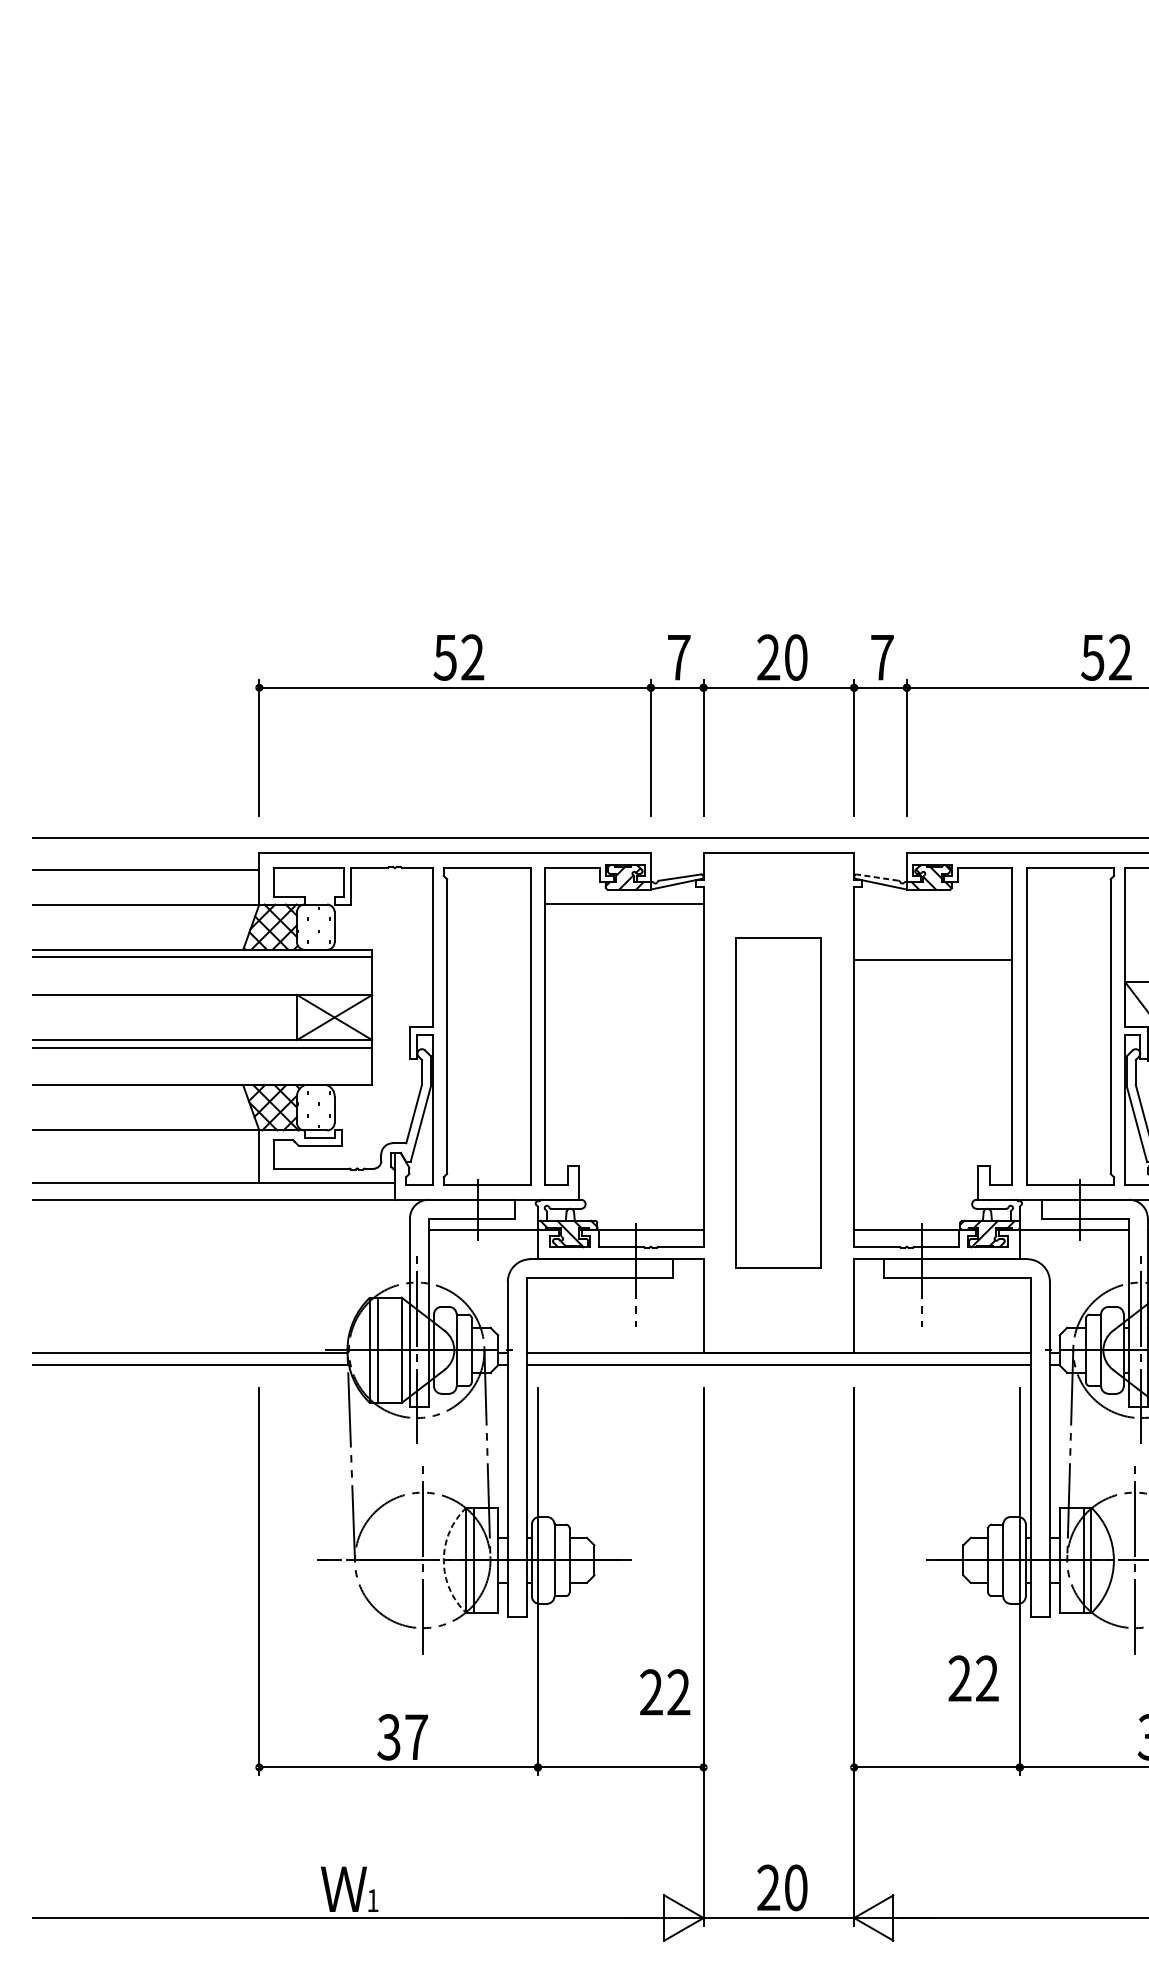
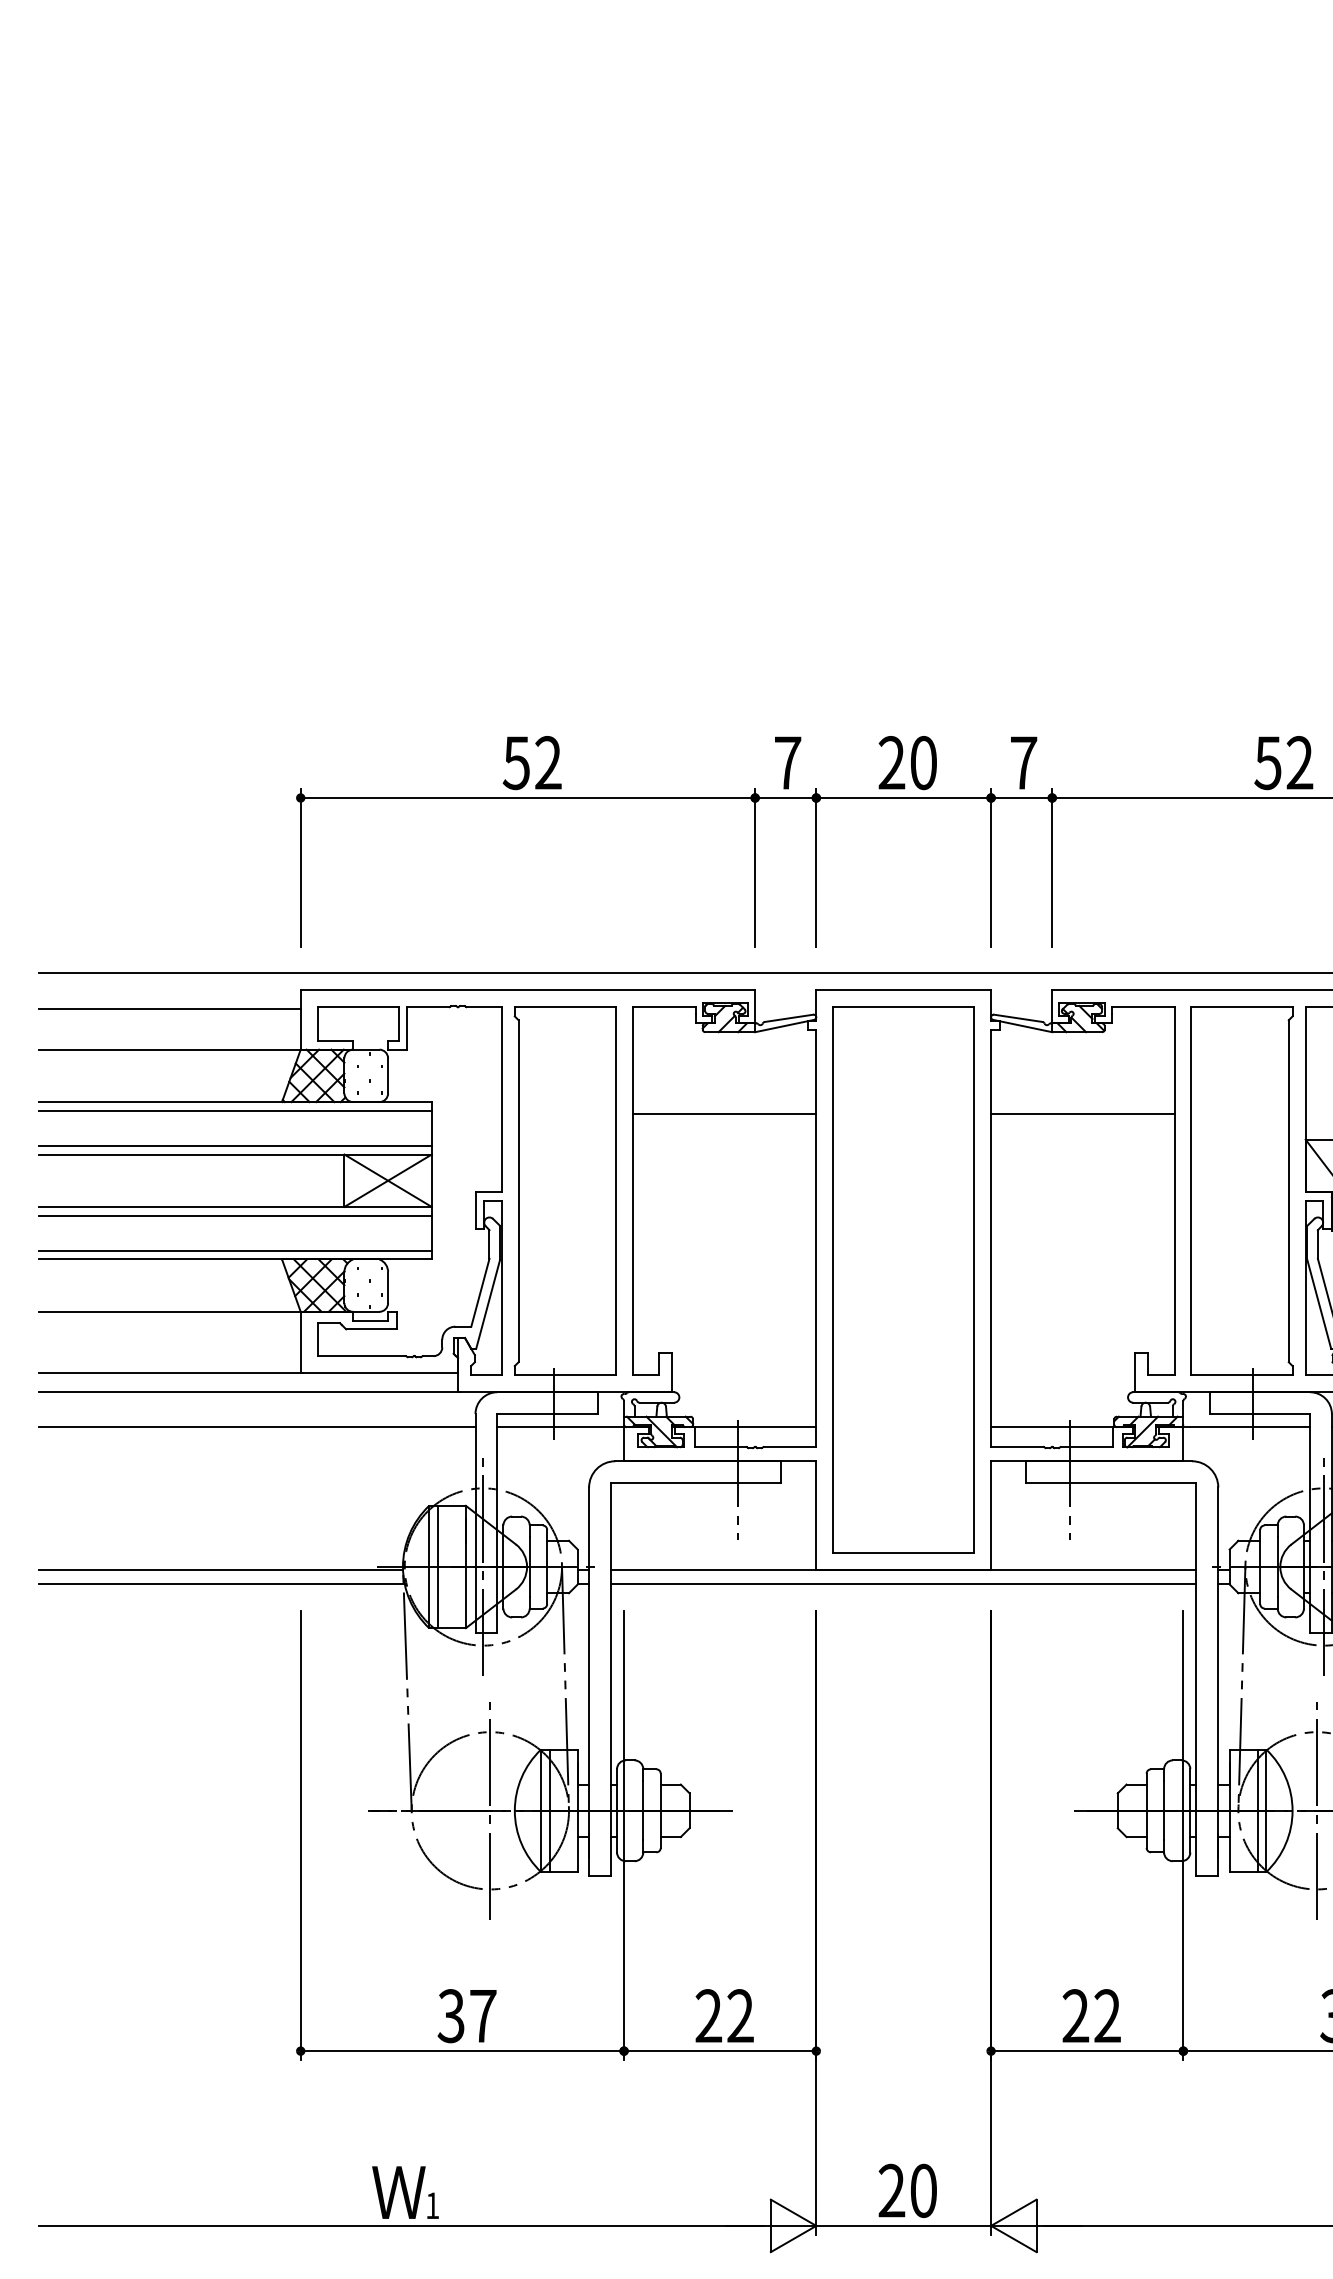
line: (876, 877) -> (1017, 1018), dashed -> solid
line: (624, 904) -> (724, 1114), moved
line: (202, 987) -> (234, 1145), added
line: (202, 1077) -> (234, 1250), added
part: (778, 1102) -> (903, 1279), size x1.43
line: (221, 1230) -> (256, 1427), added
arc: (443, 1560) -> (514, 1810), dashed -> solid
text: (973, 1678) -> (1091, 2015), moved
text: (664, 1691) -> (724, 2015), moved

